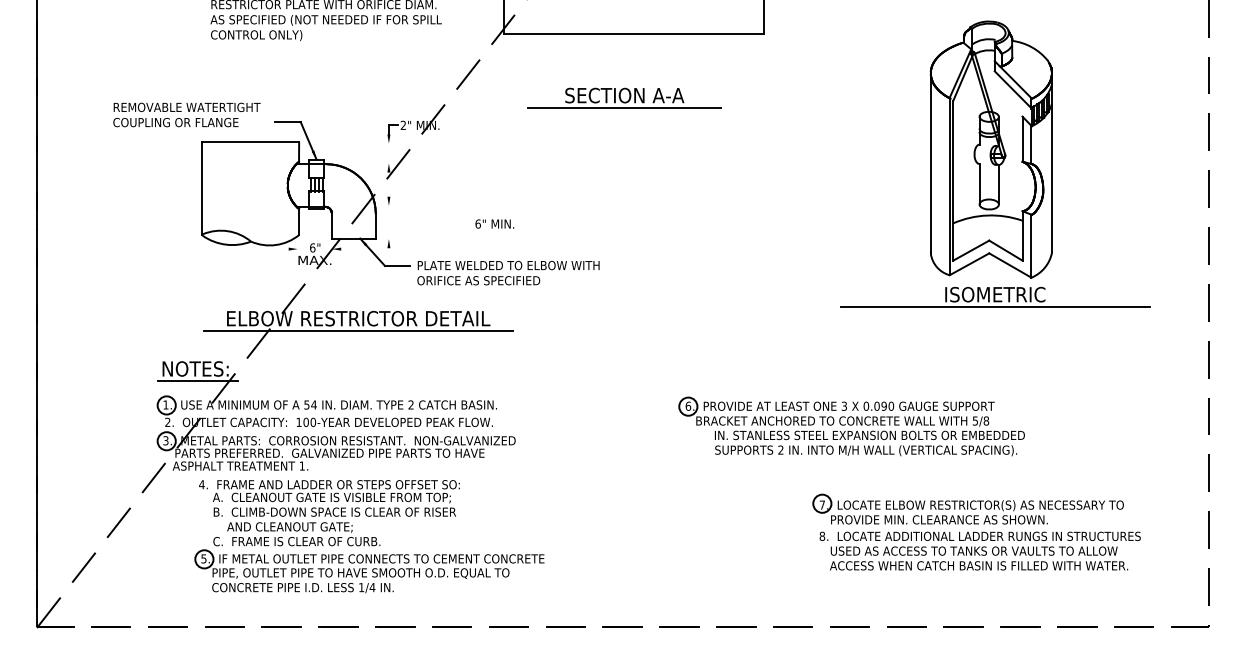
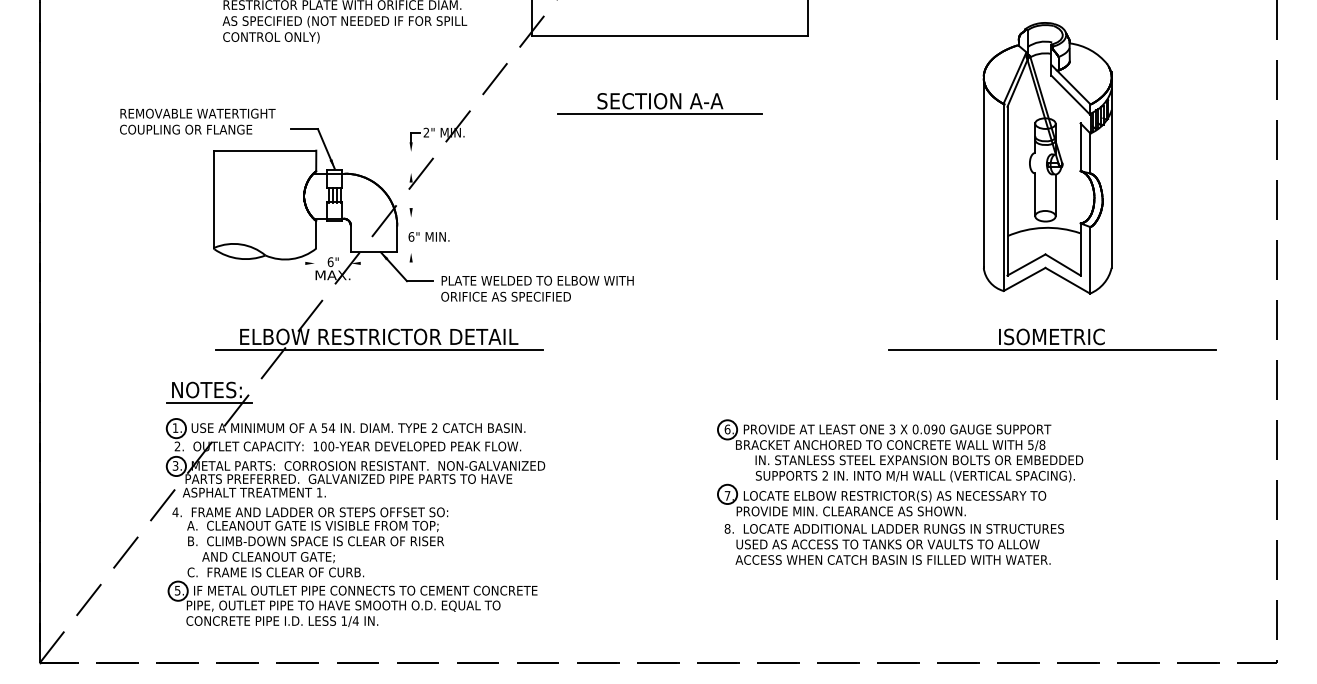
text: (494, 223) -> (428, 236), moved
part: (995, 296) -> (1052, 338), moved
part: (976, 531) -> (890, 523), moved
part: (369, 536) -> (352, 567), moved

